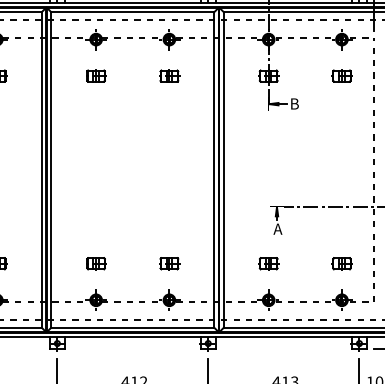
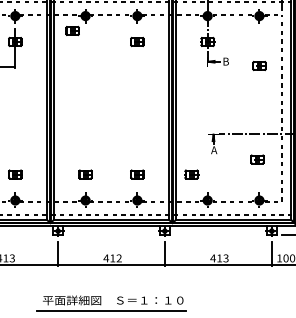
part: (96, 75) -> (72, 30), moved
part: (341, 75) -> (259, 65), moved
part: (268, 263) -> (191, 174), moved
part: (341, 263) -> (257, 159), moved

